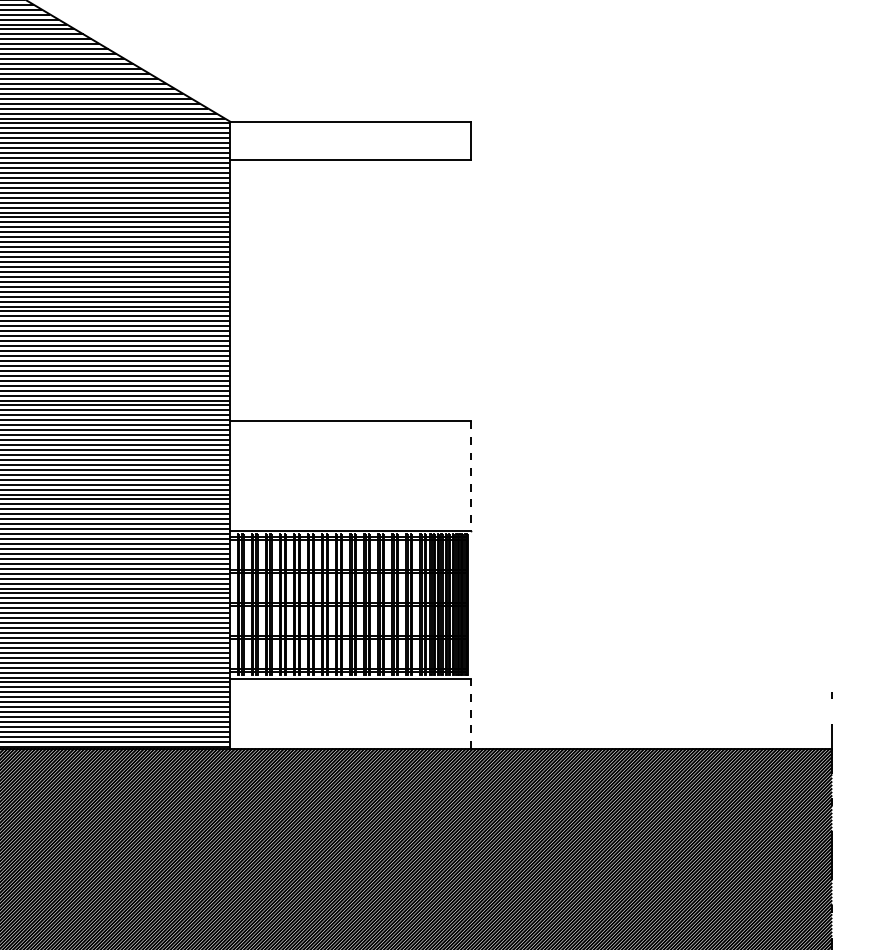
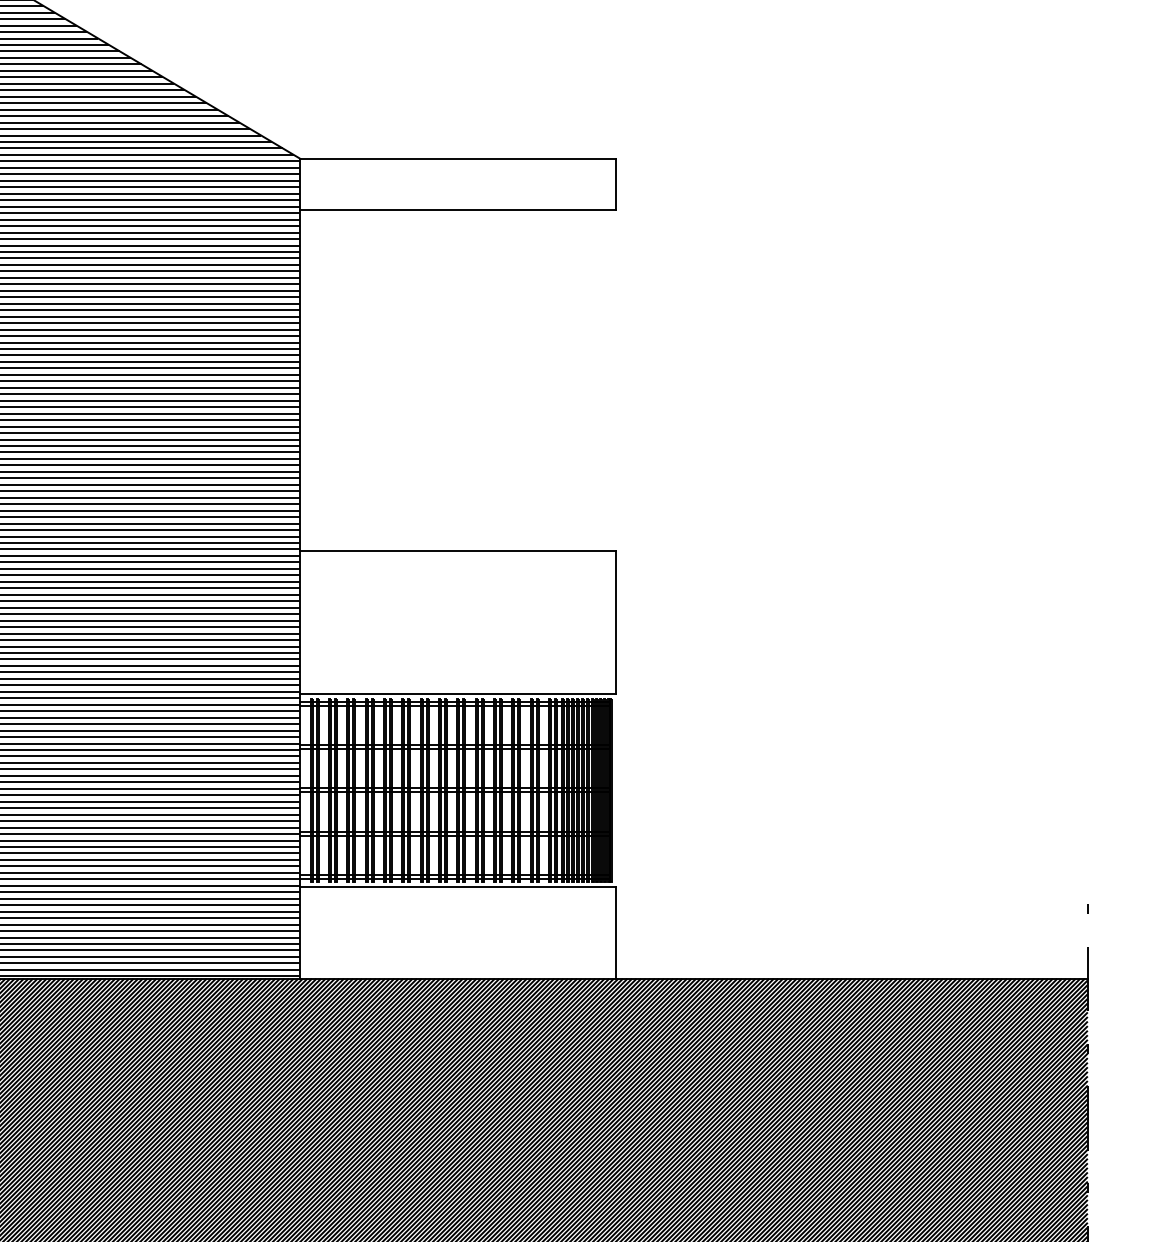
line: (471, 476) -> (616, 622), dashed -> solid
line: (471, 714) -> (616, 934), dashed -> solid

